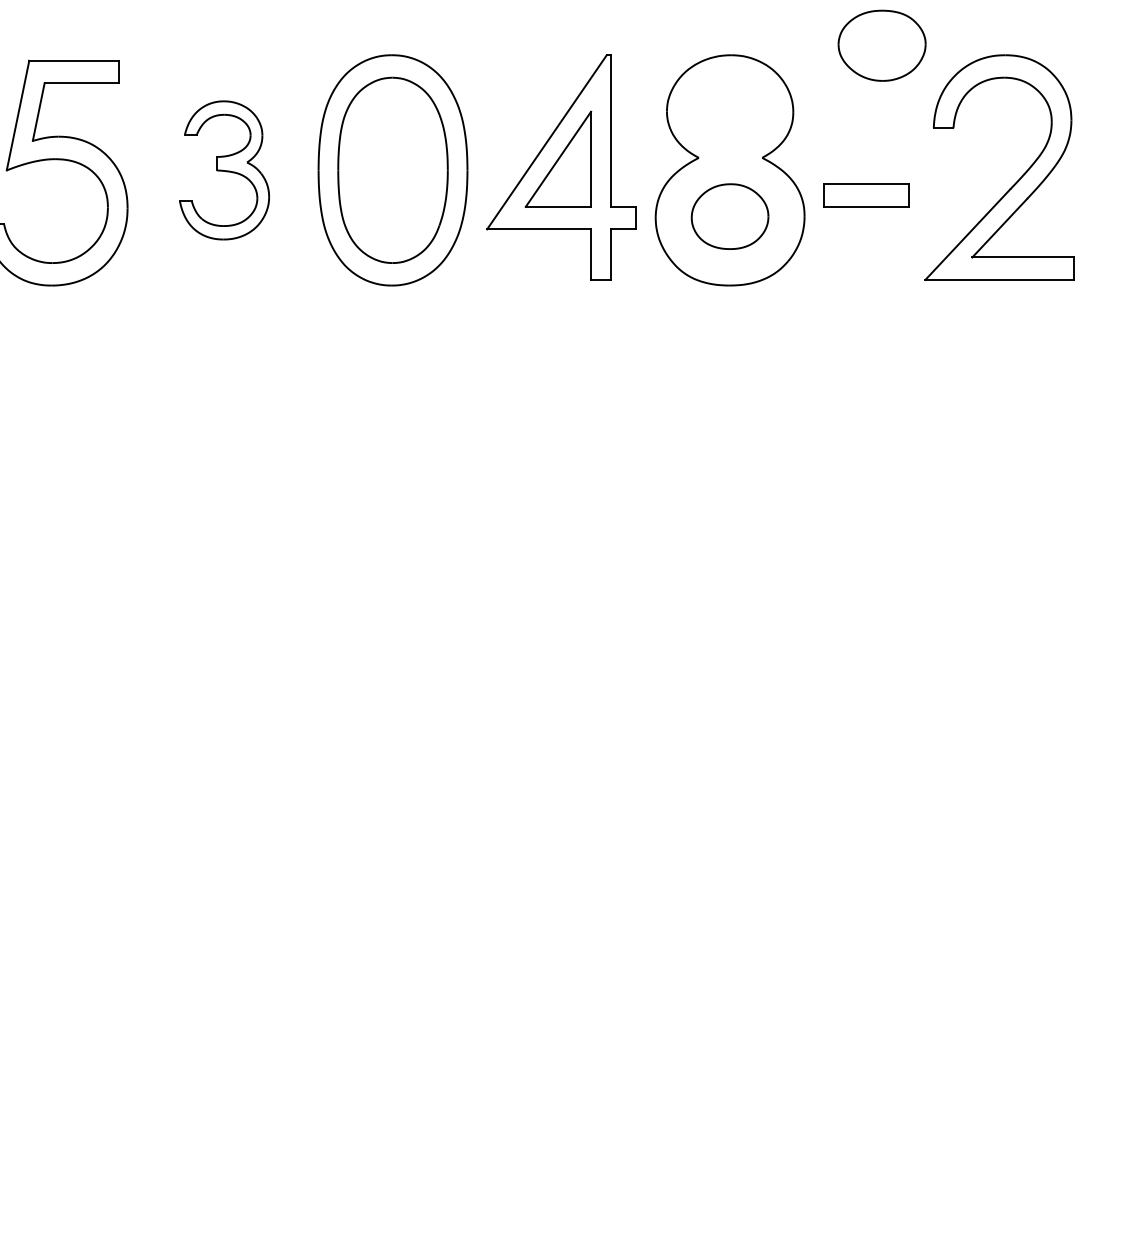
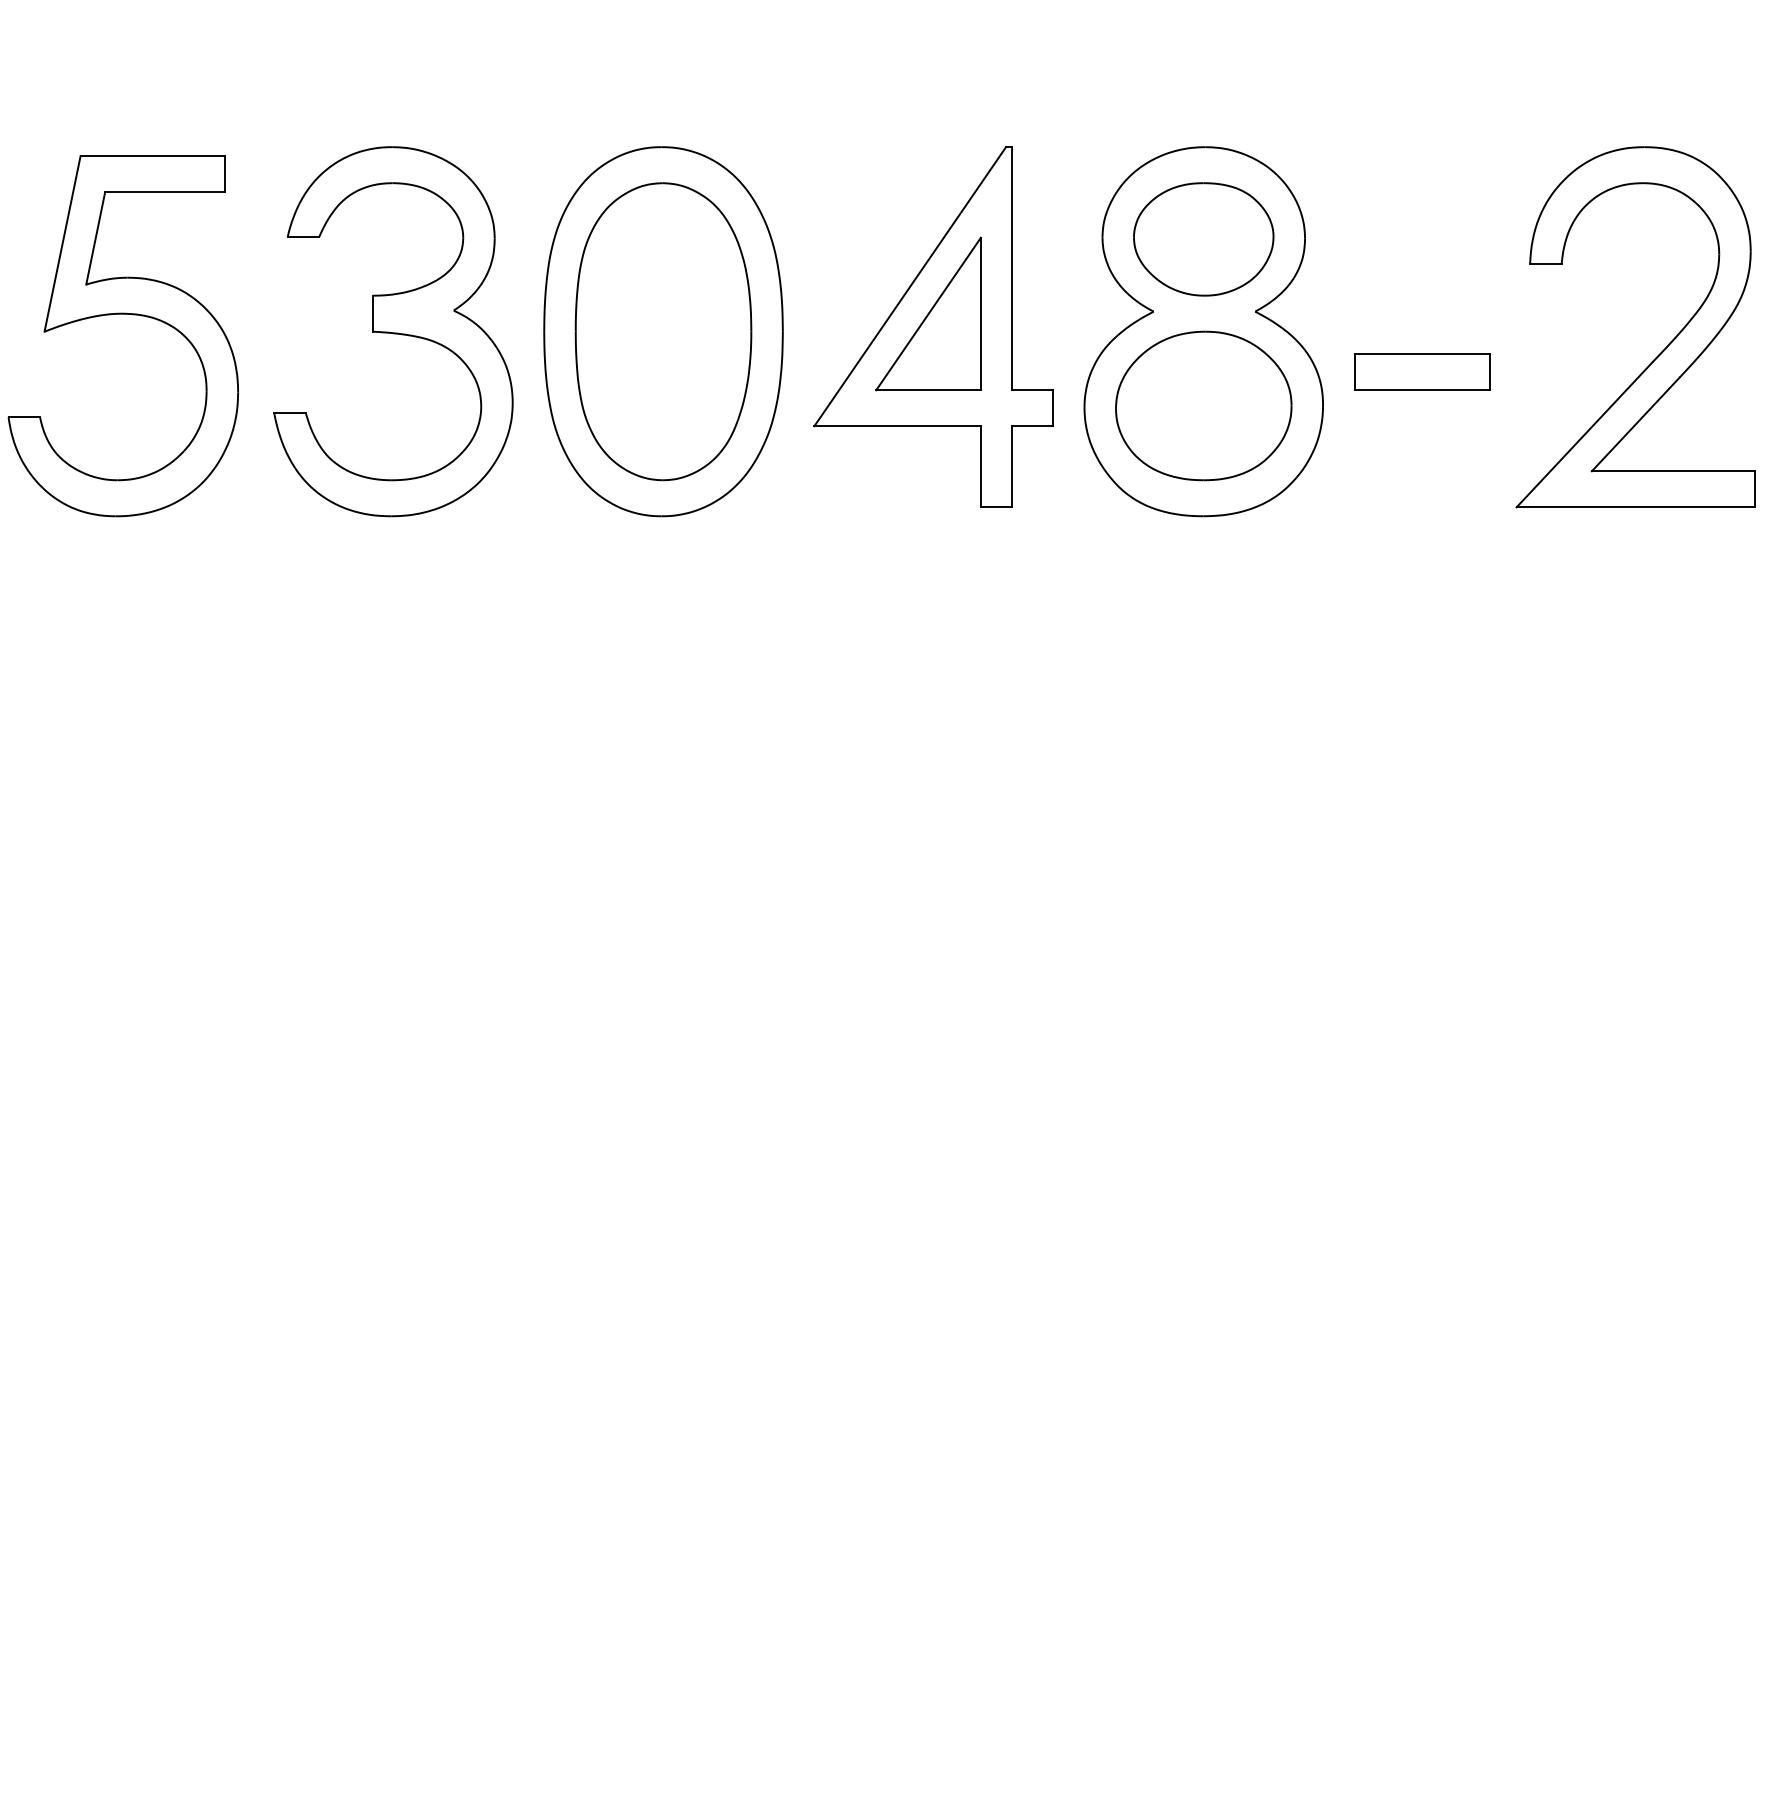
part: (881, 45) -> (1202, 238), moved
part: (224, 170) -> (393, 331), size x1.67
part: (729, 216) -> (1202, 405), size x1.43

